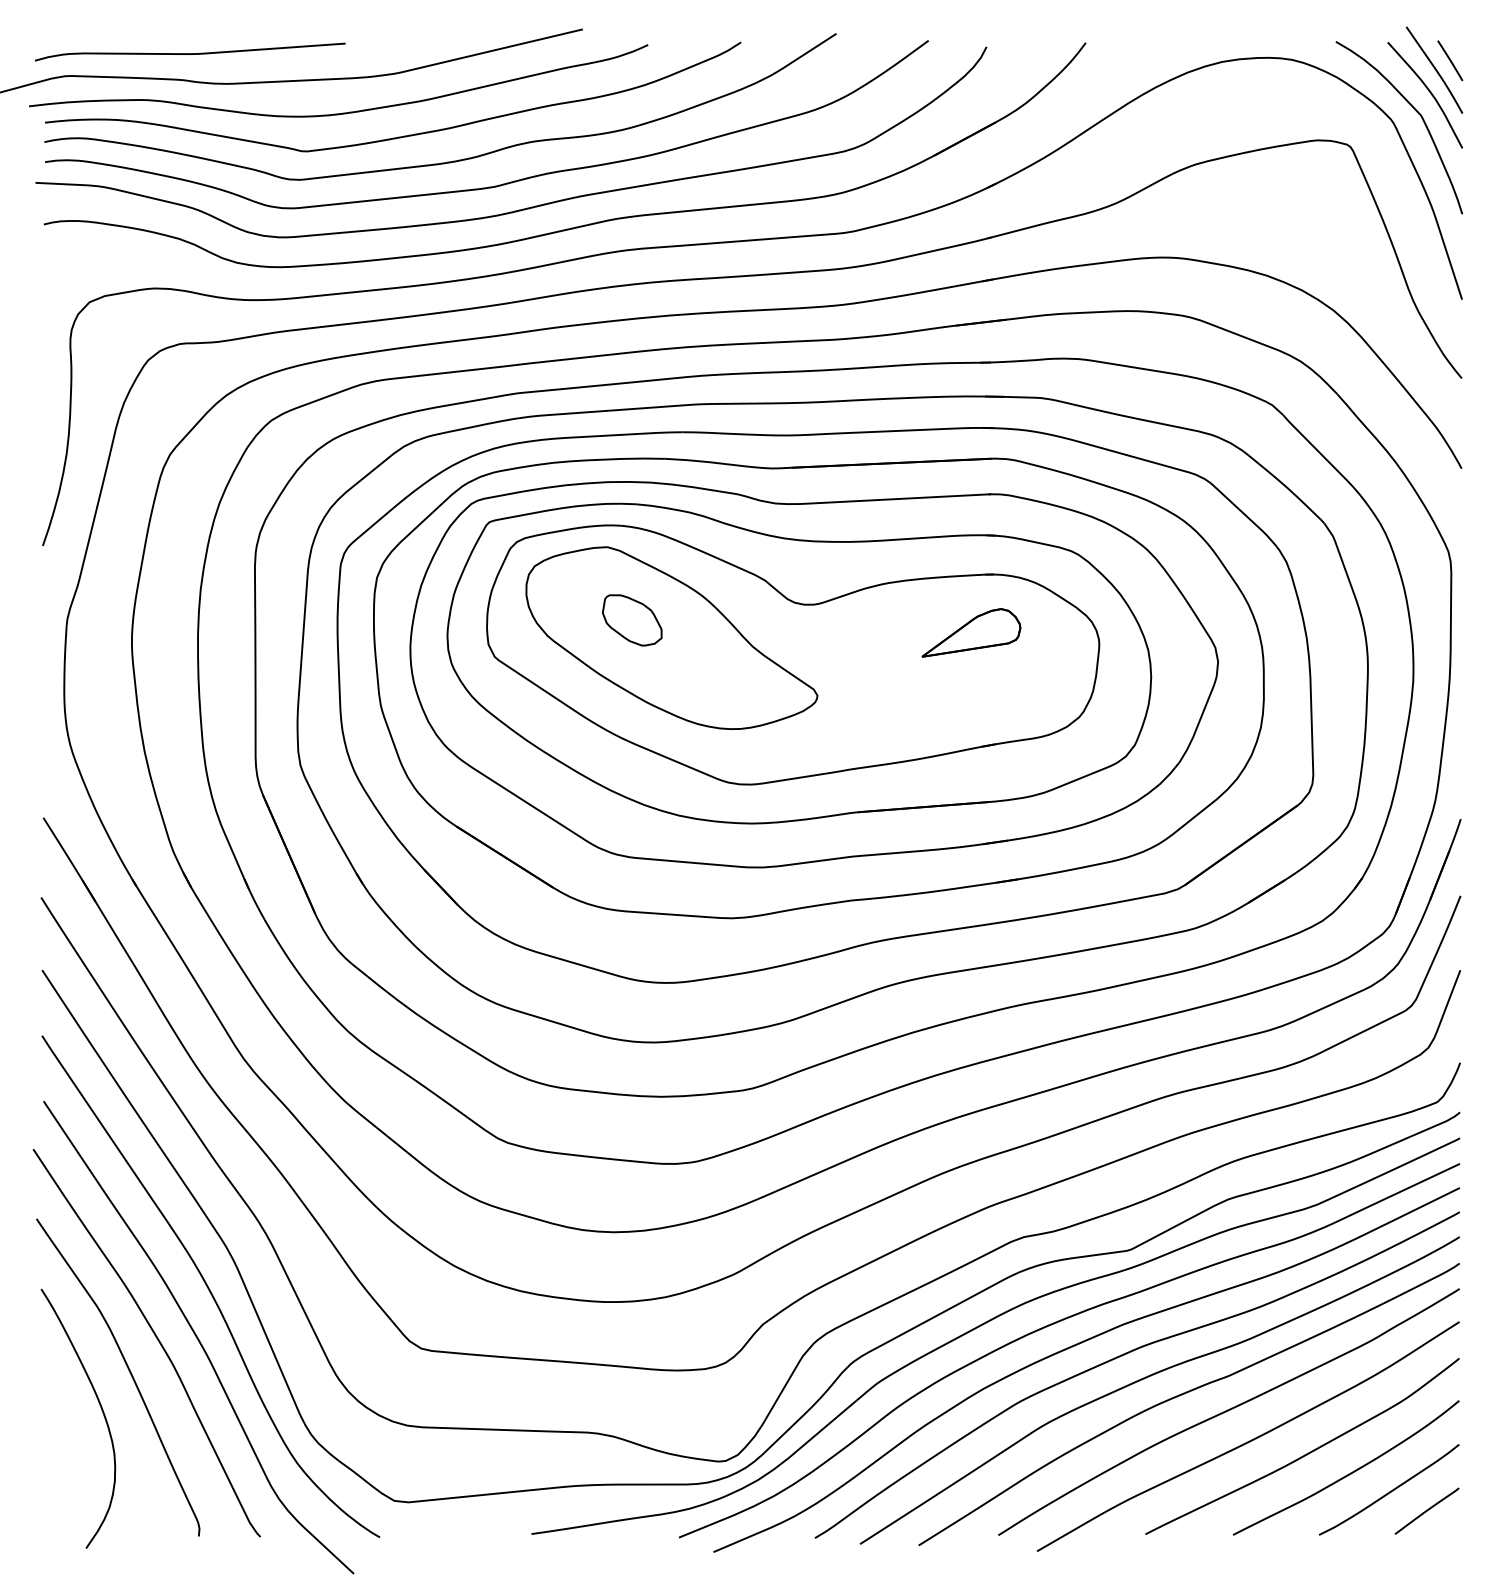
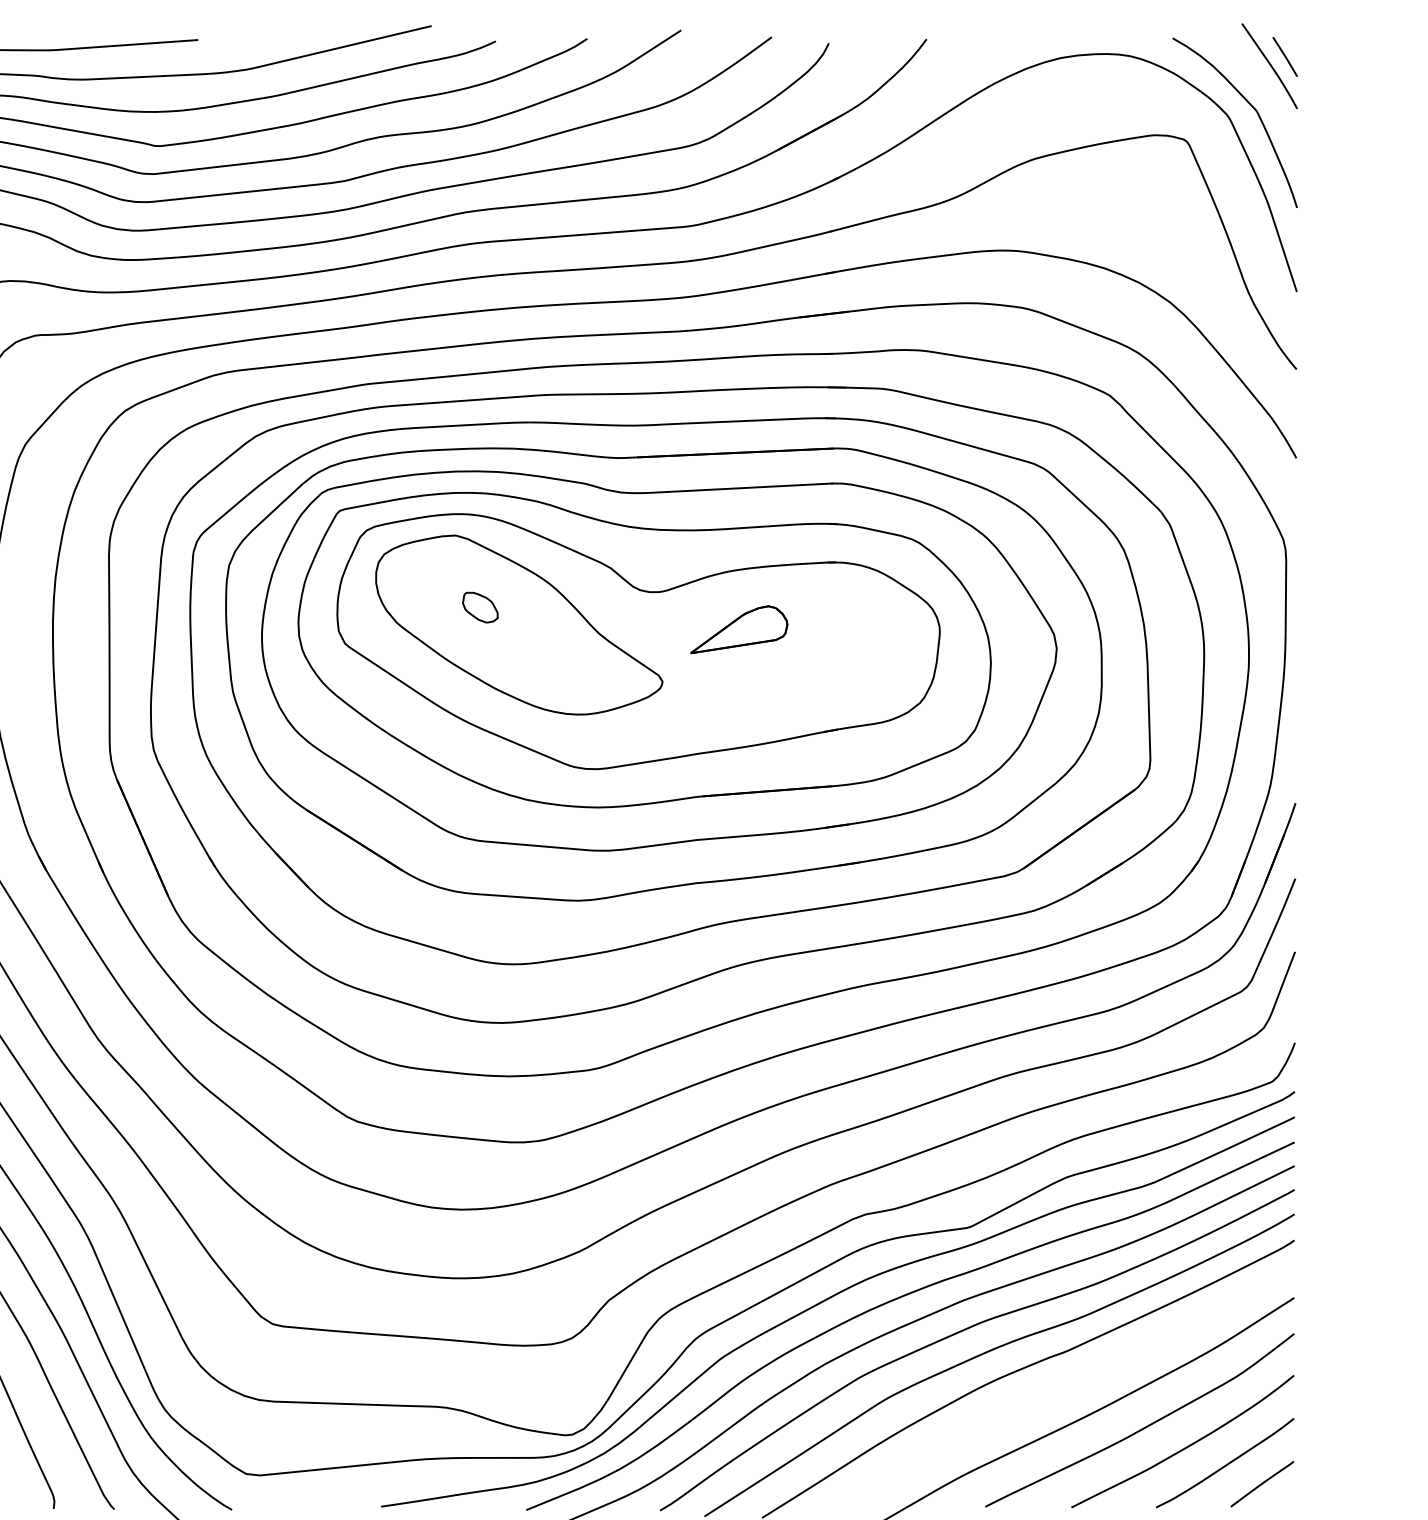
curve: (1428, 91) -> (1263, 87), removed
part: (632, 620) -> (480, 607), size x0.6
part: (971, 632) -> (739, 629), moved
curve: (1228, 1411) -> (1066, 1386), removed

